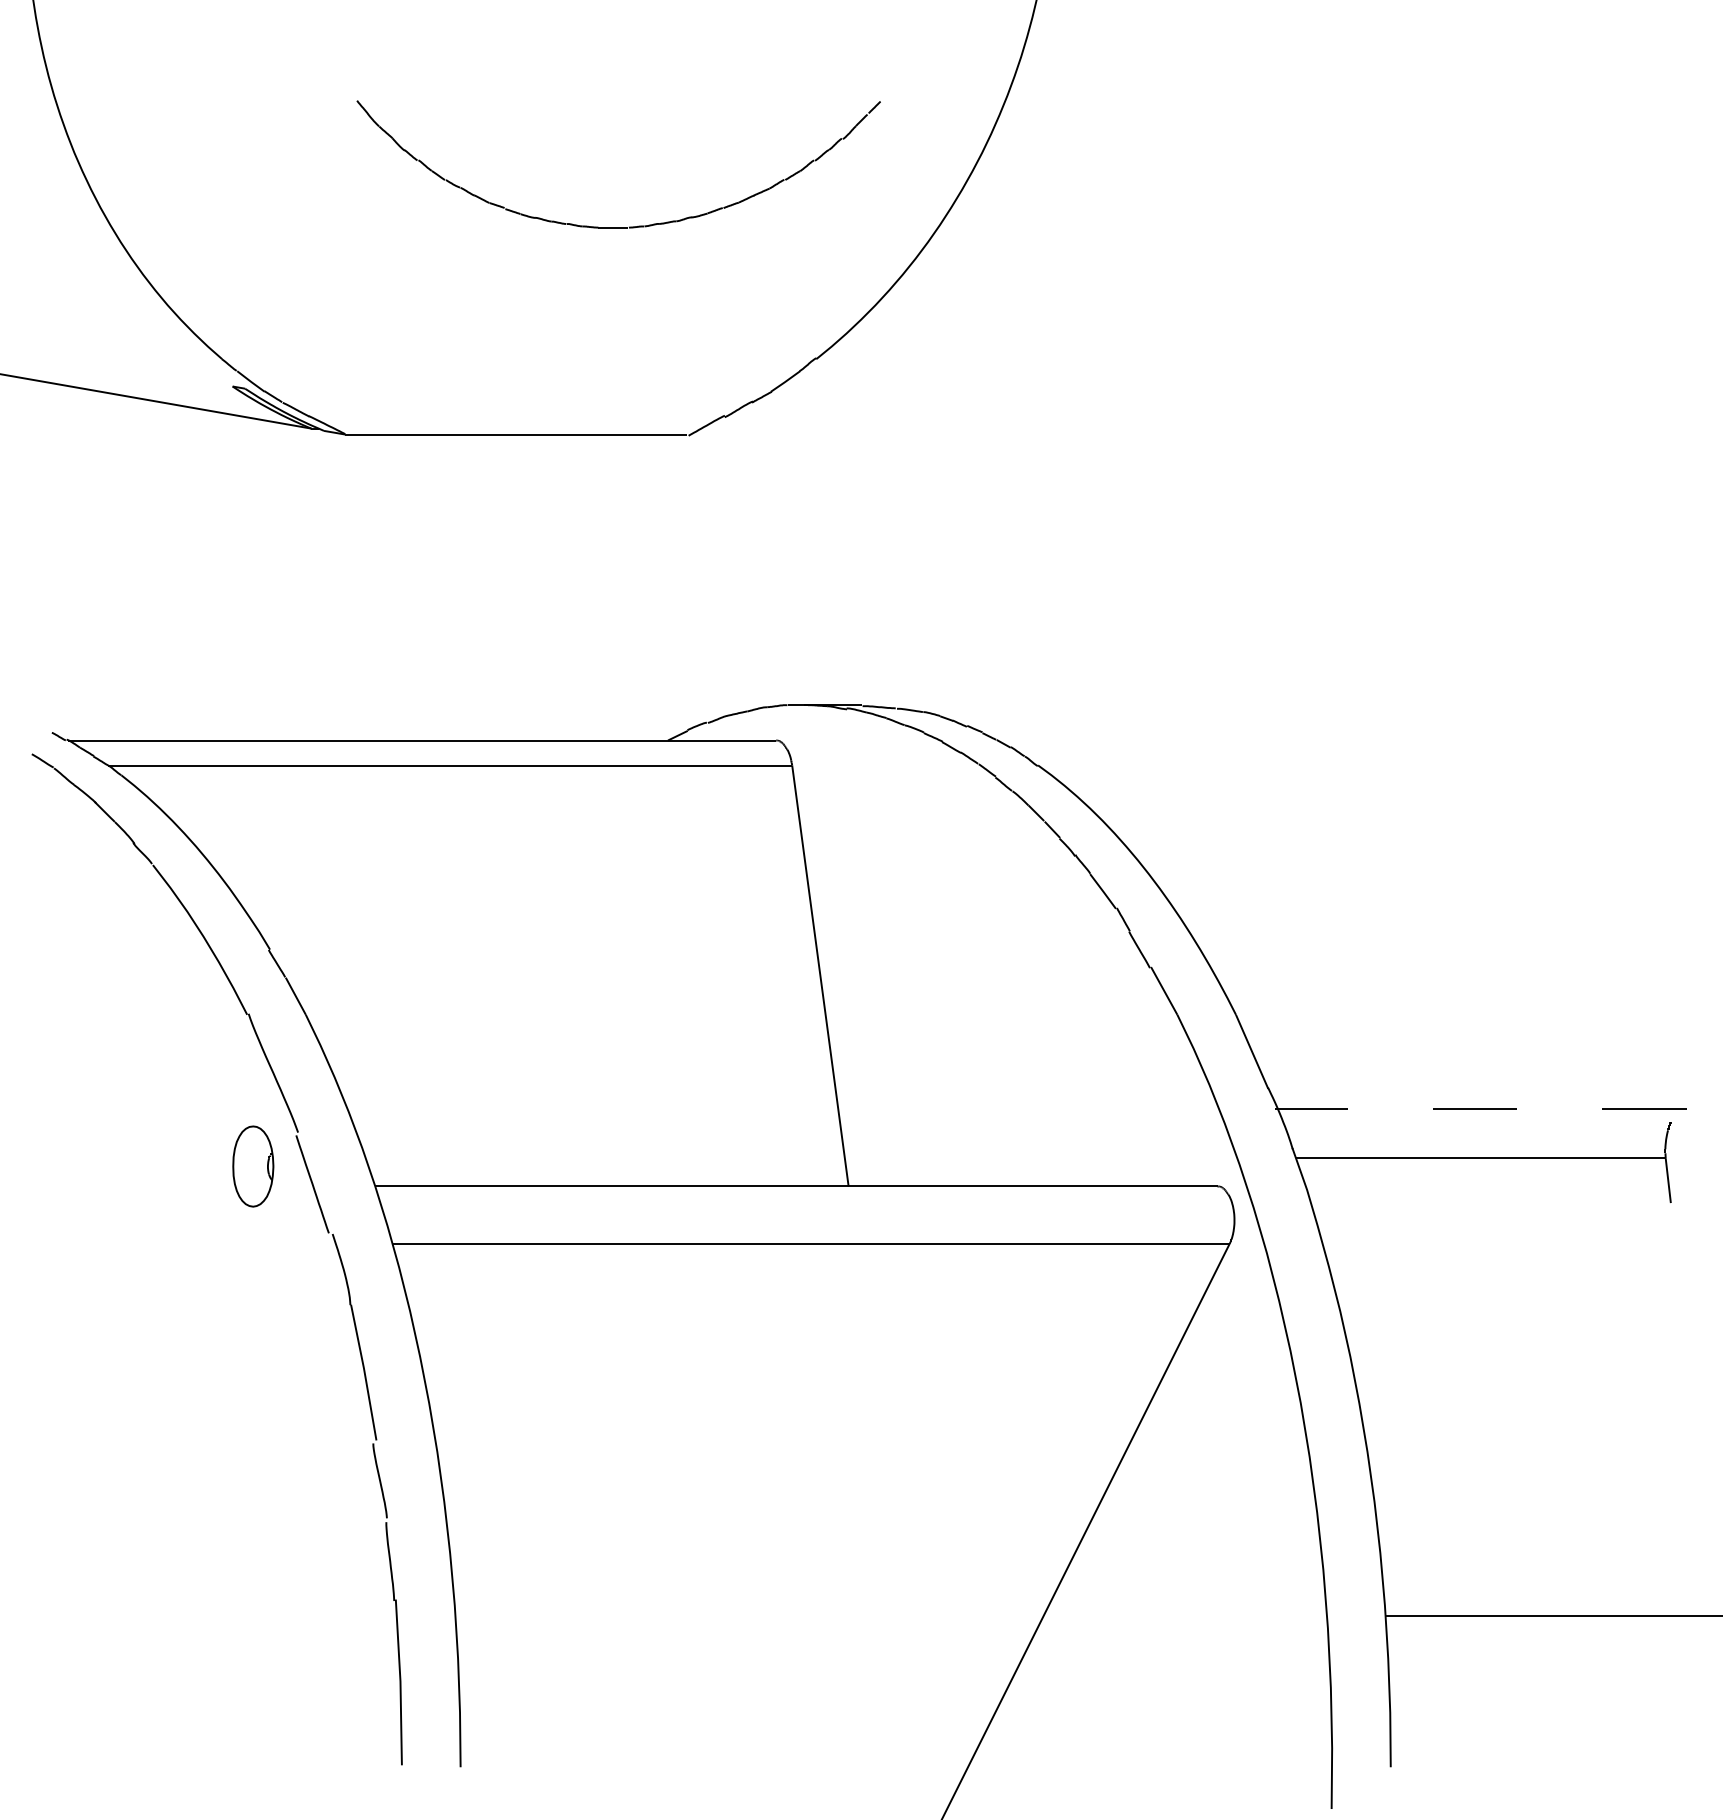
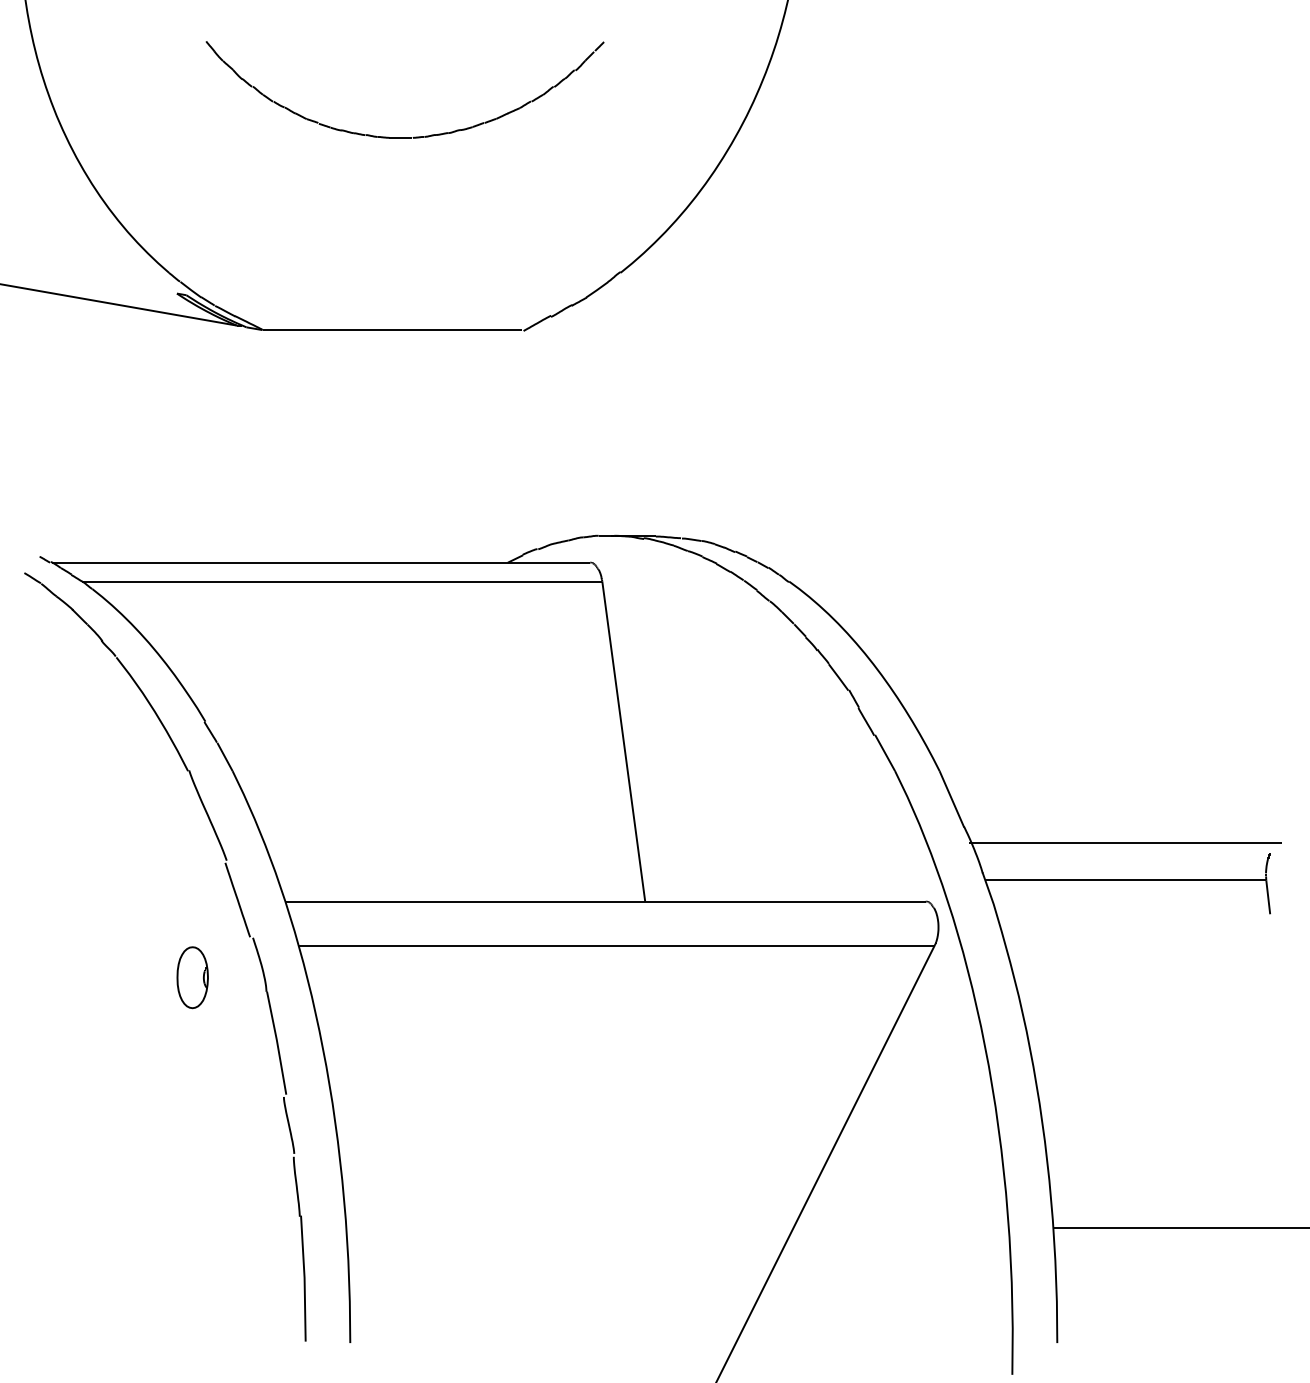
part: (629, 226) -> (413, 137), moved
line: (1480, 1108) -> (1125, 842), dashed -> solid
part: (253, 1166) -> (192, 977), moved

